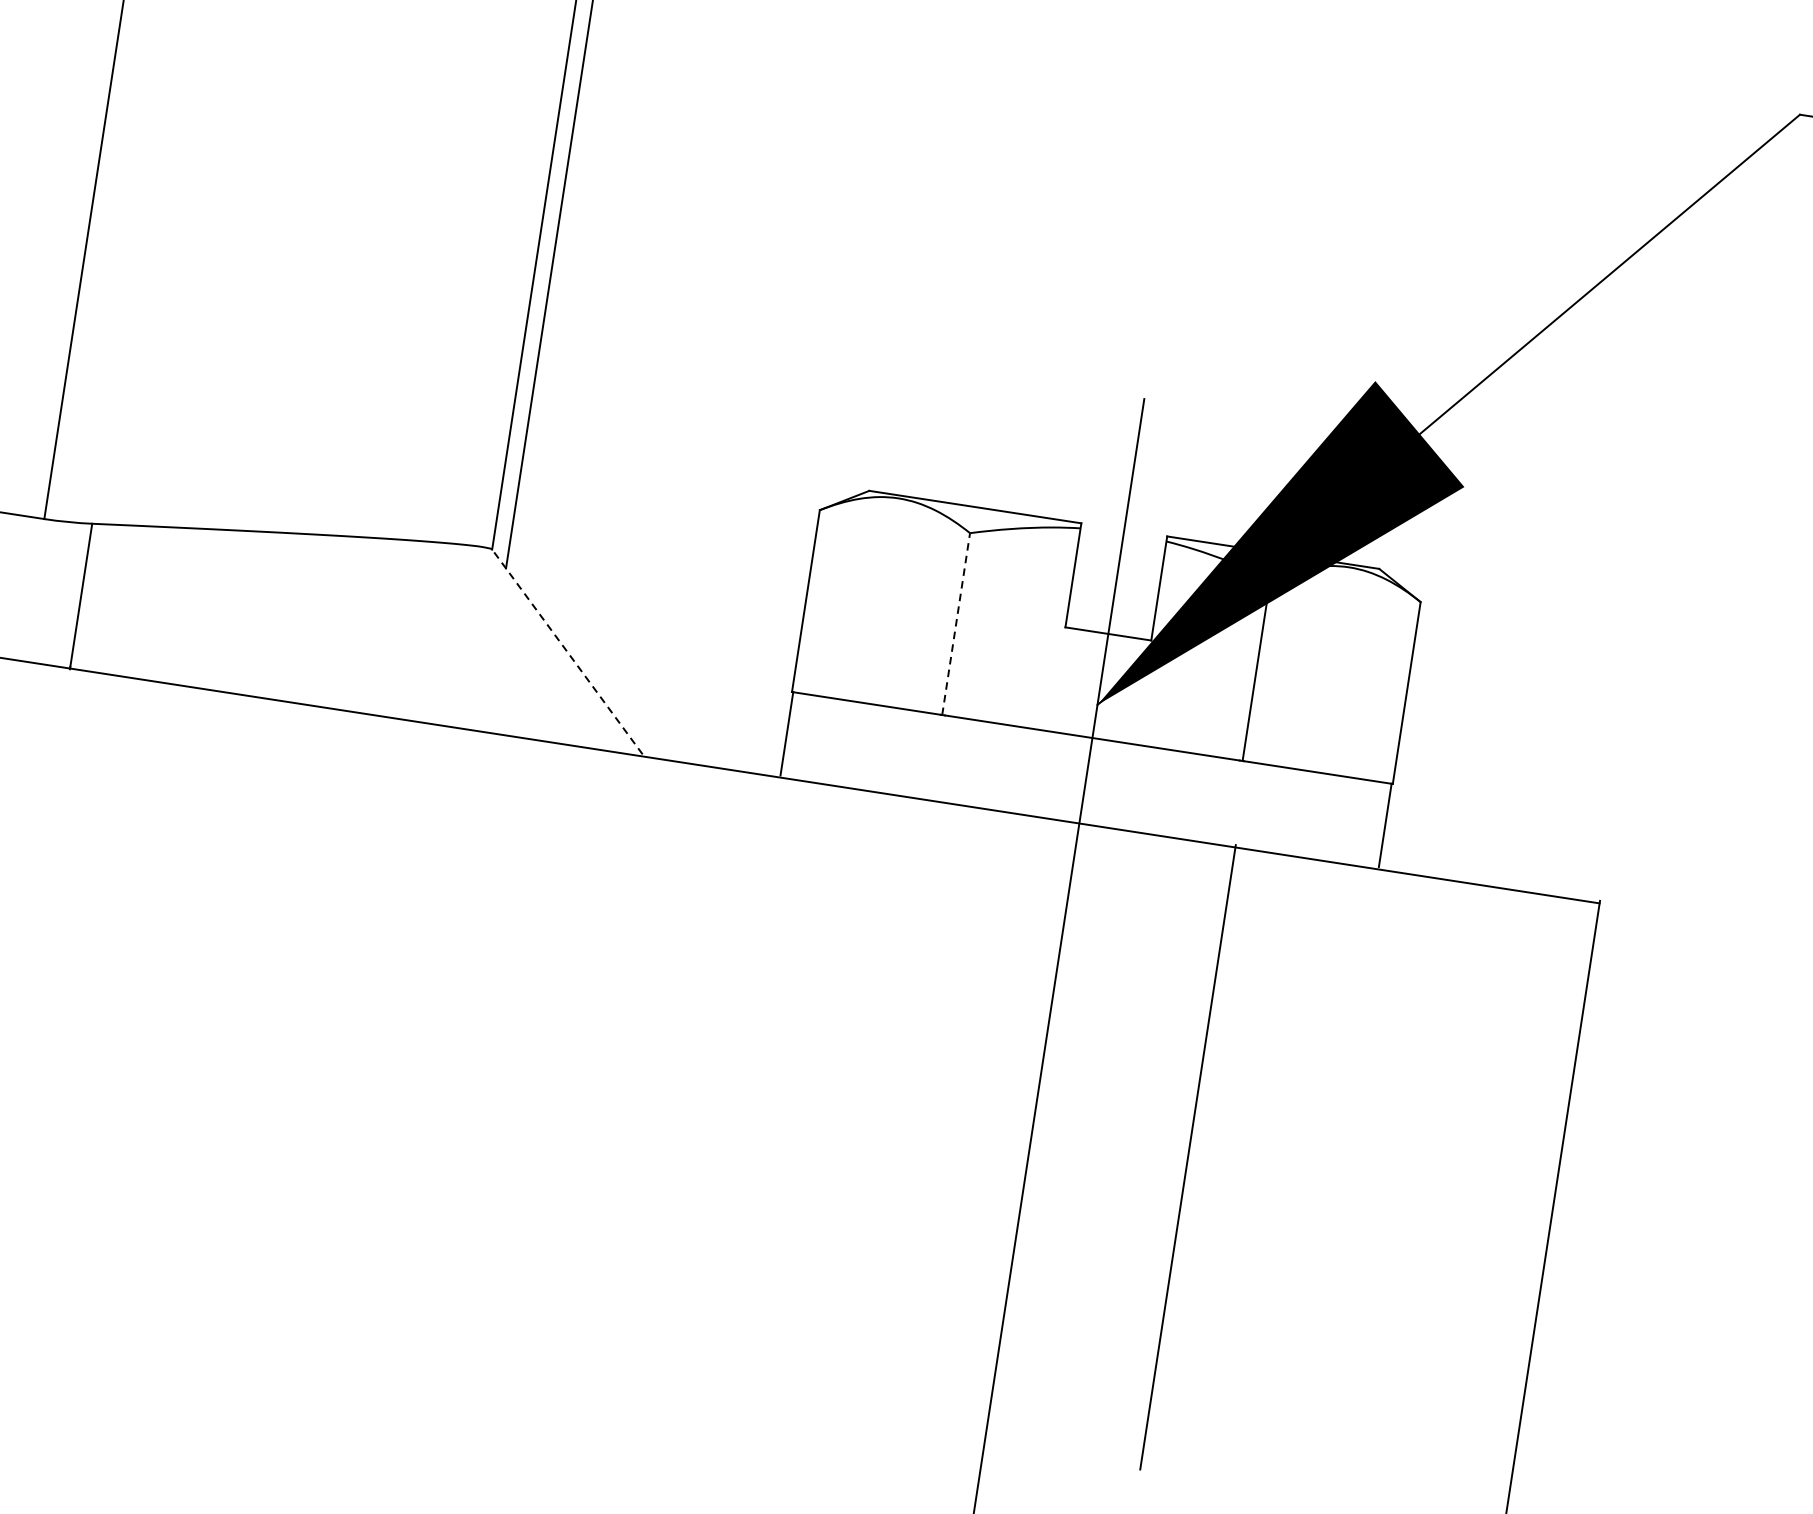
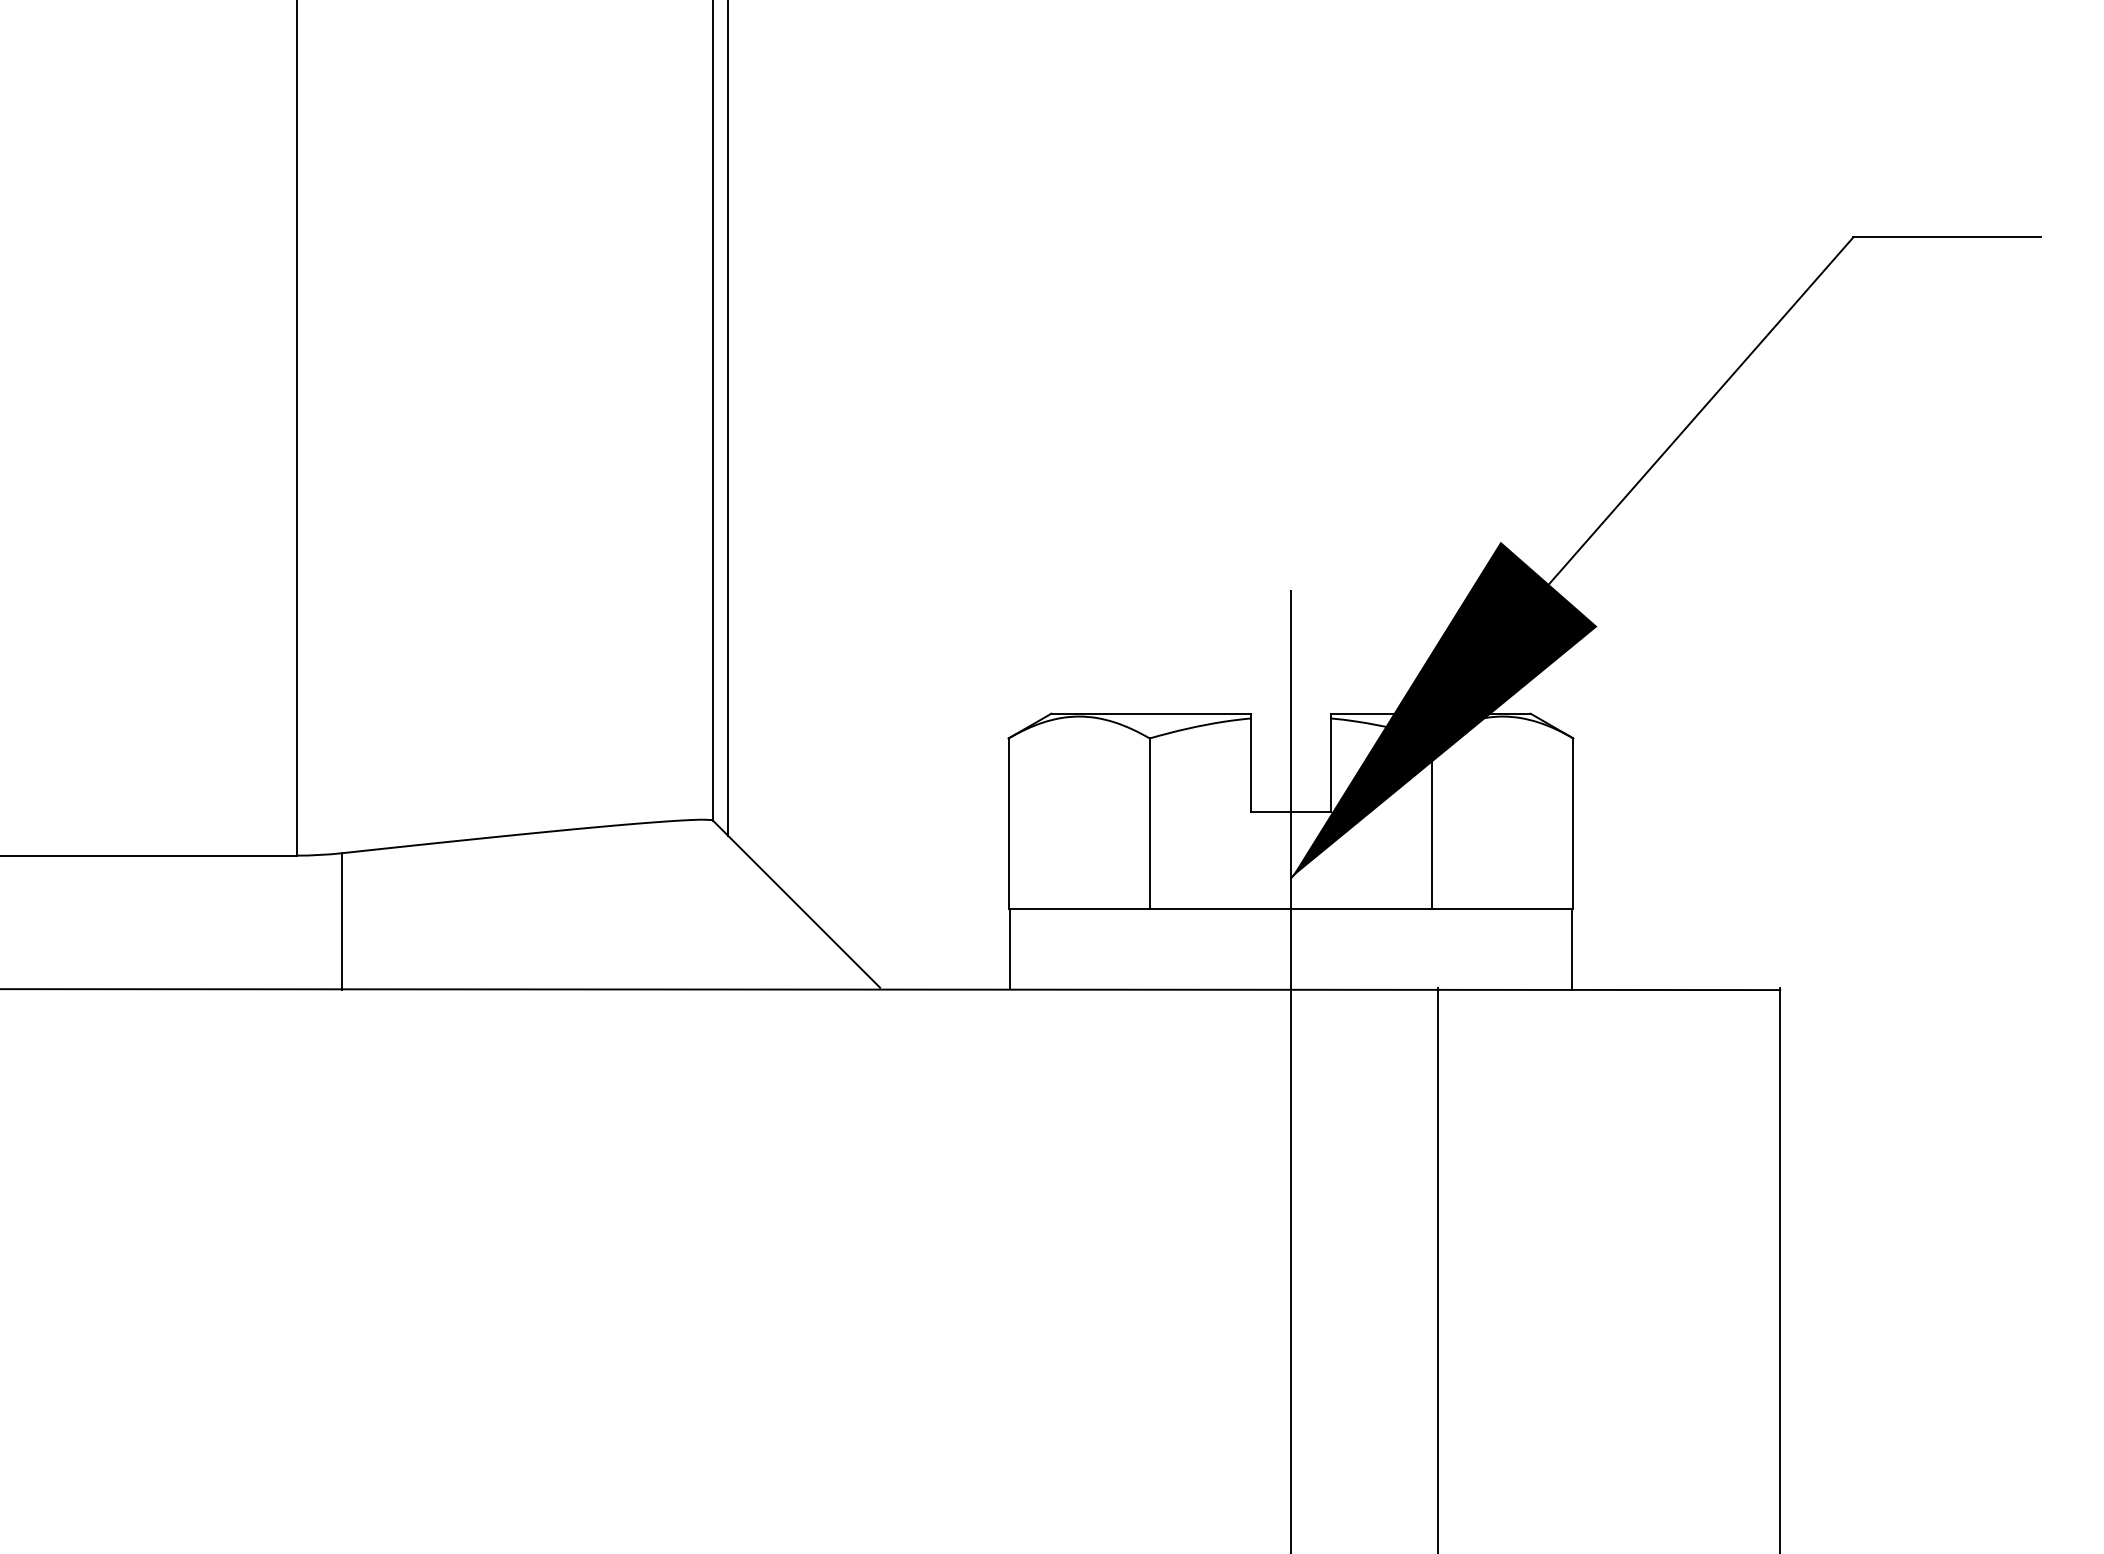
line: (955, 623) -> (1149, 823), dashed -> solid
line: (567, 651) -> (796, 903), dashed -> solid

